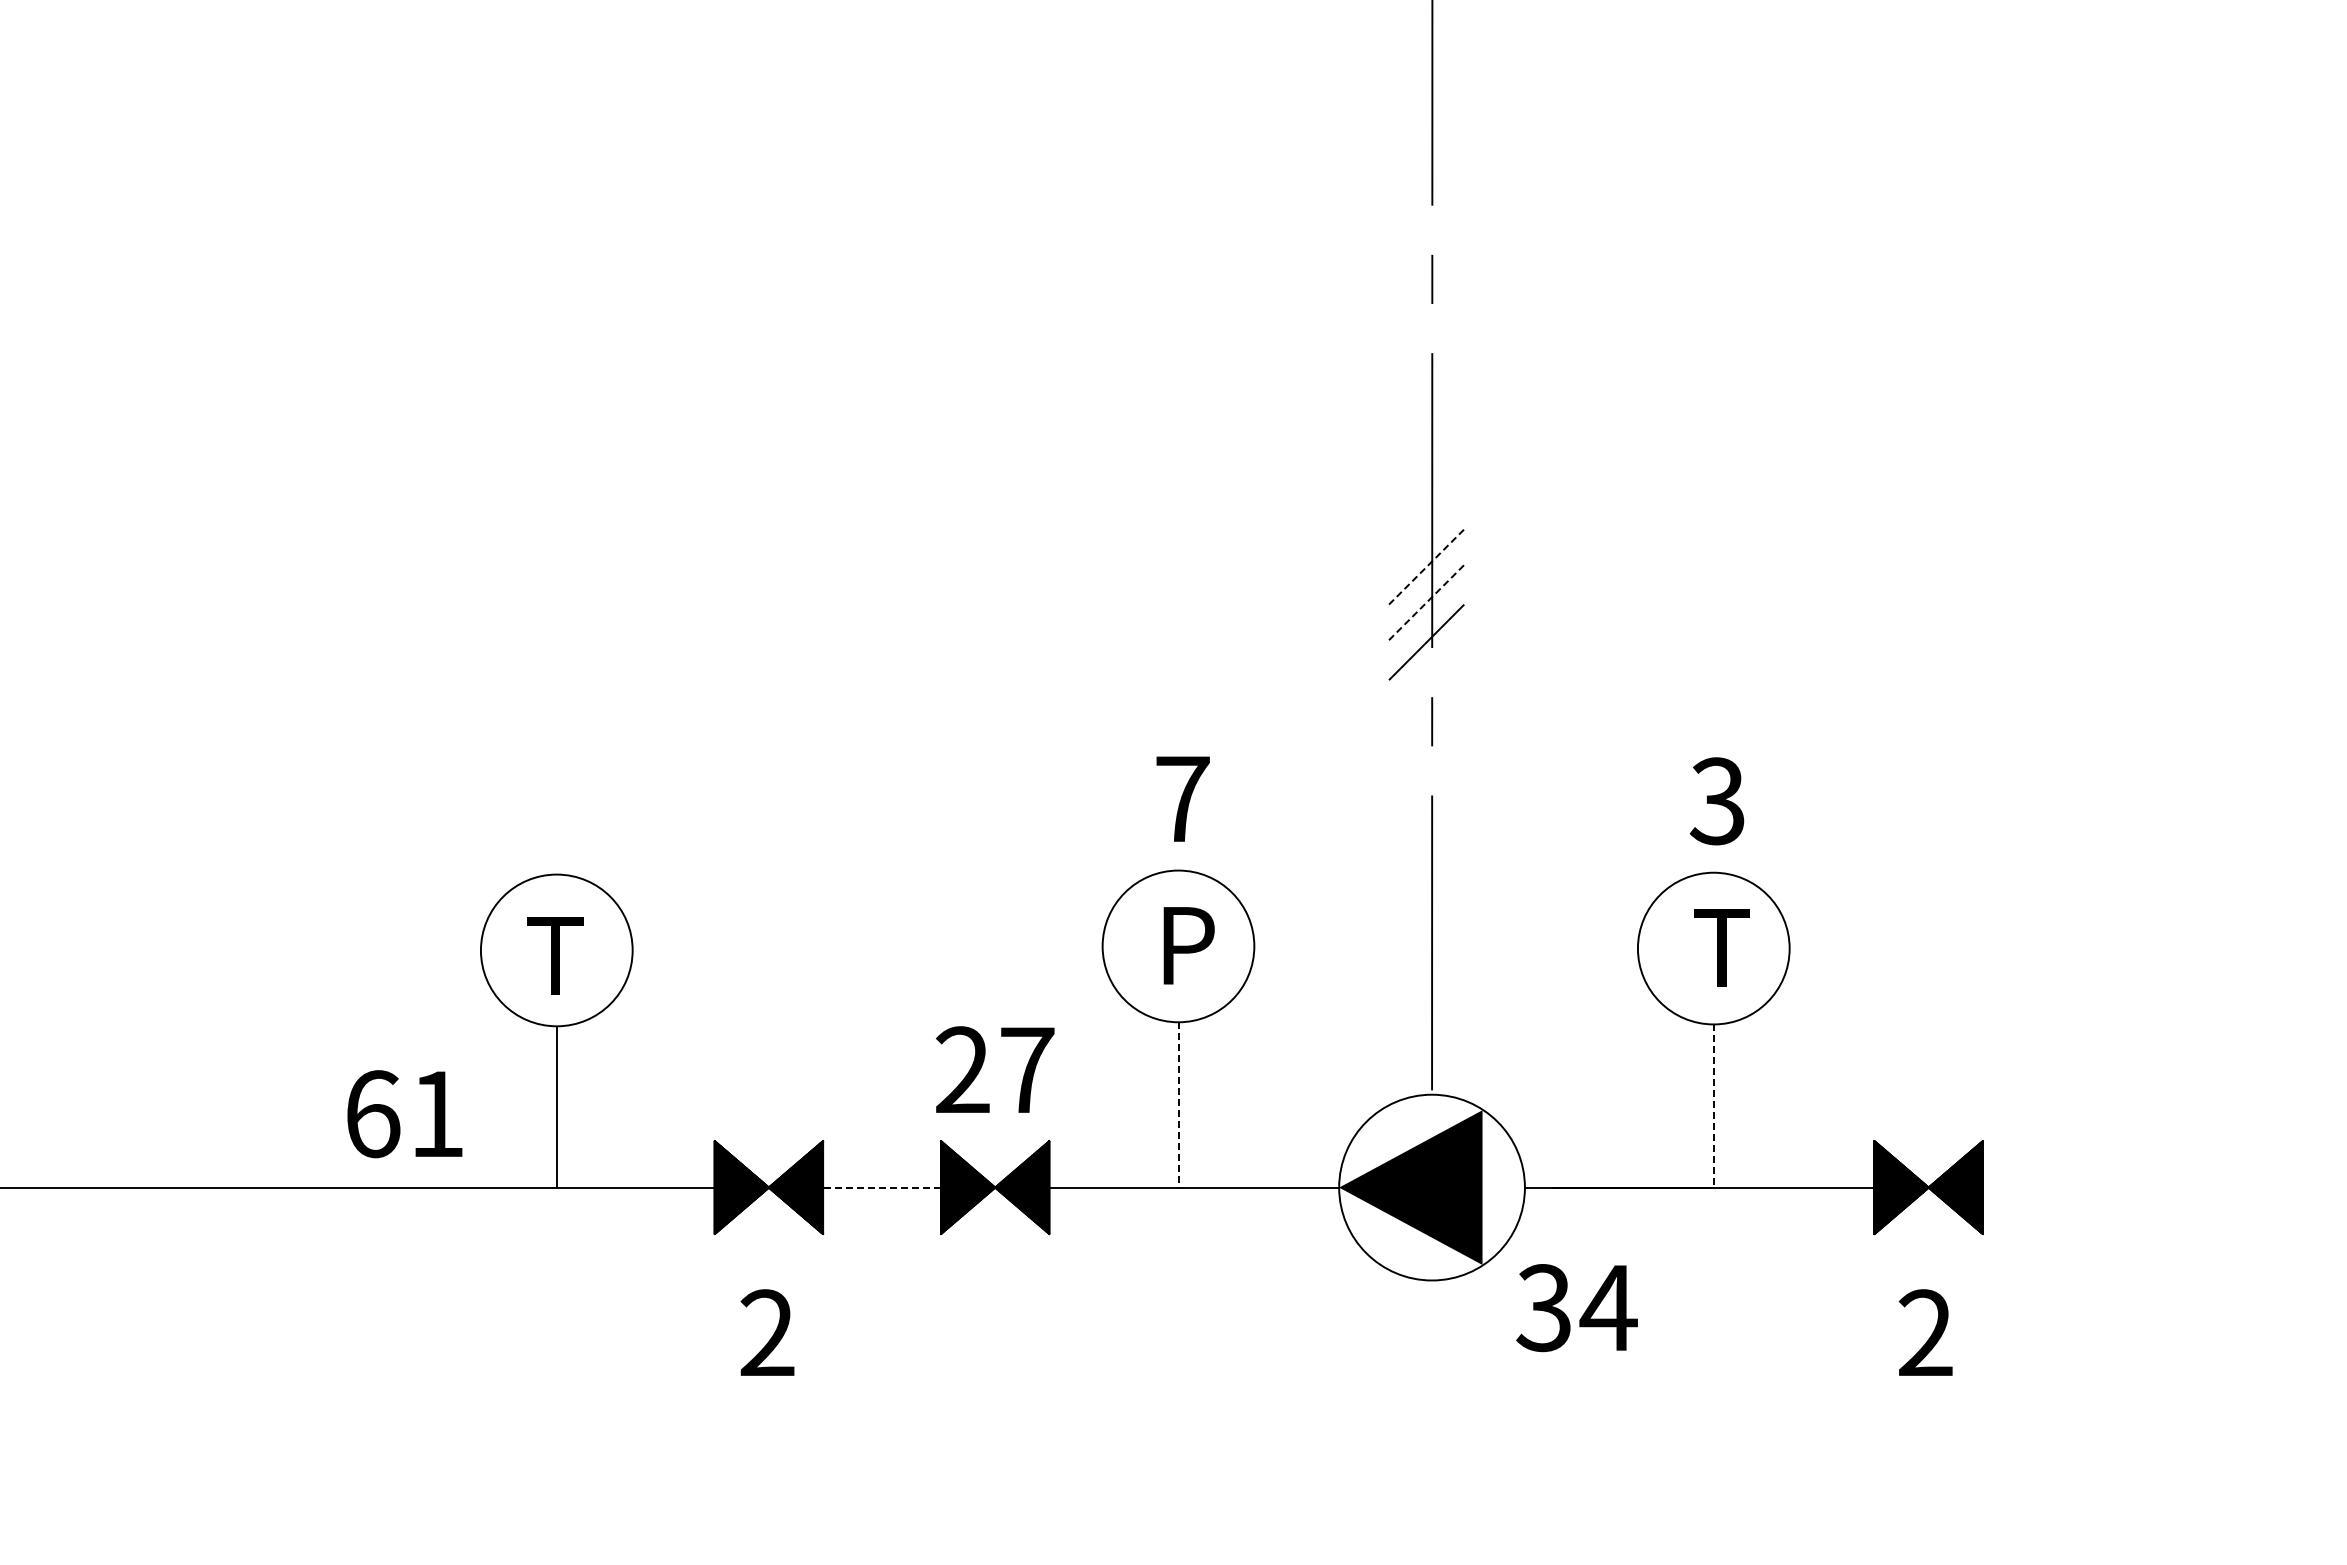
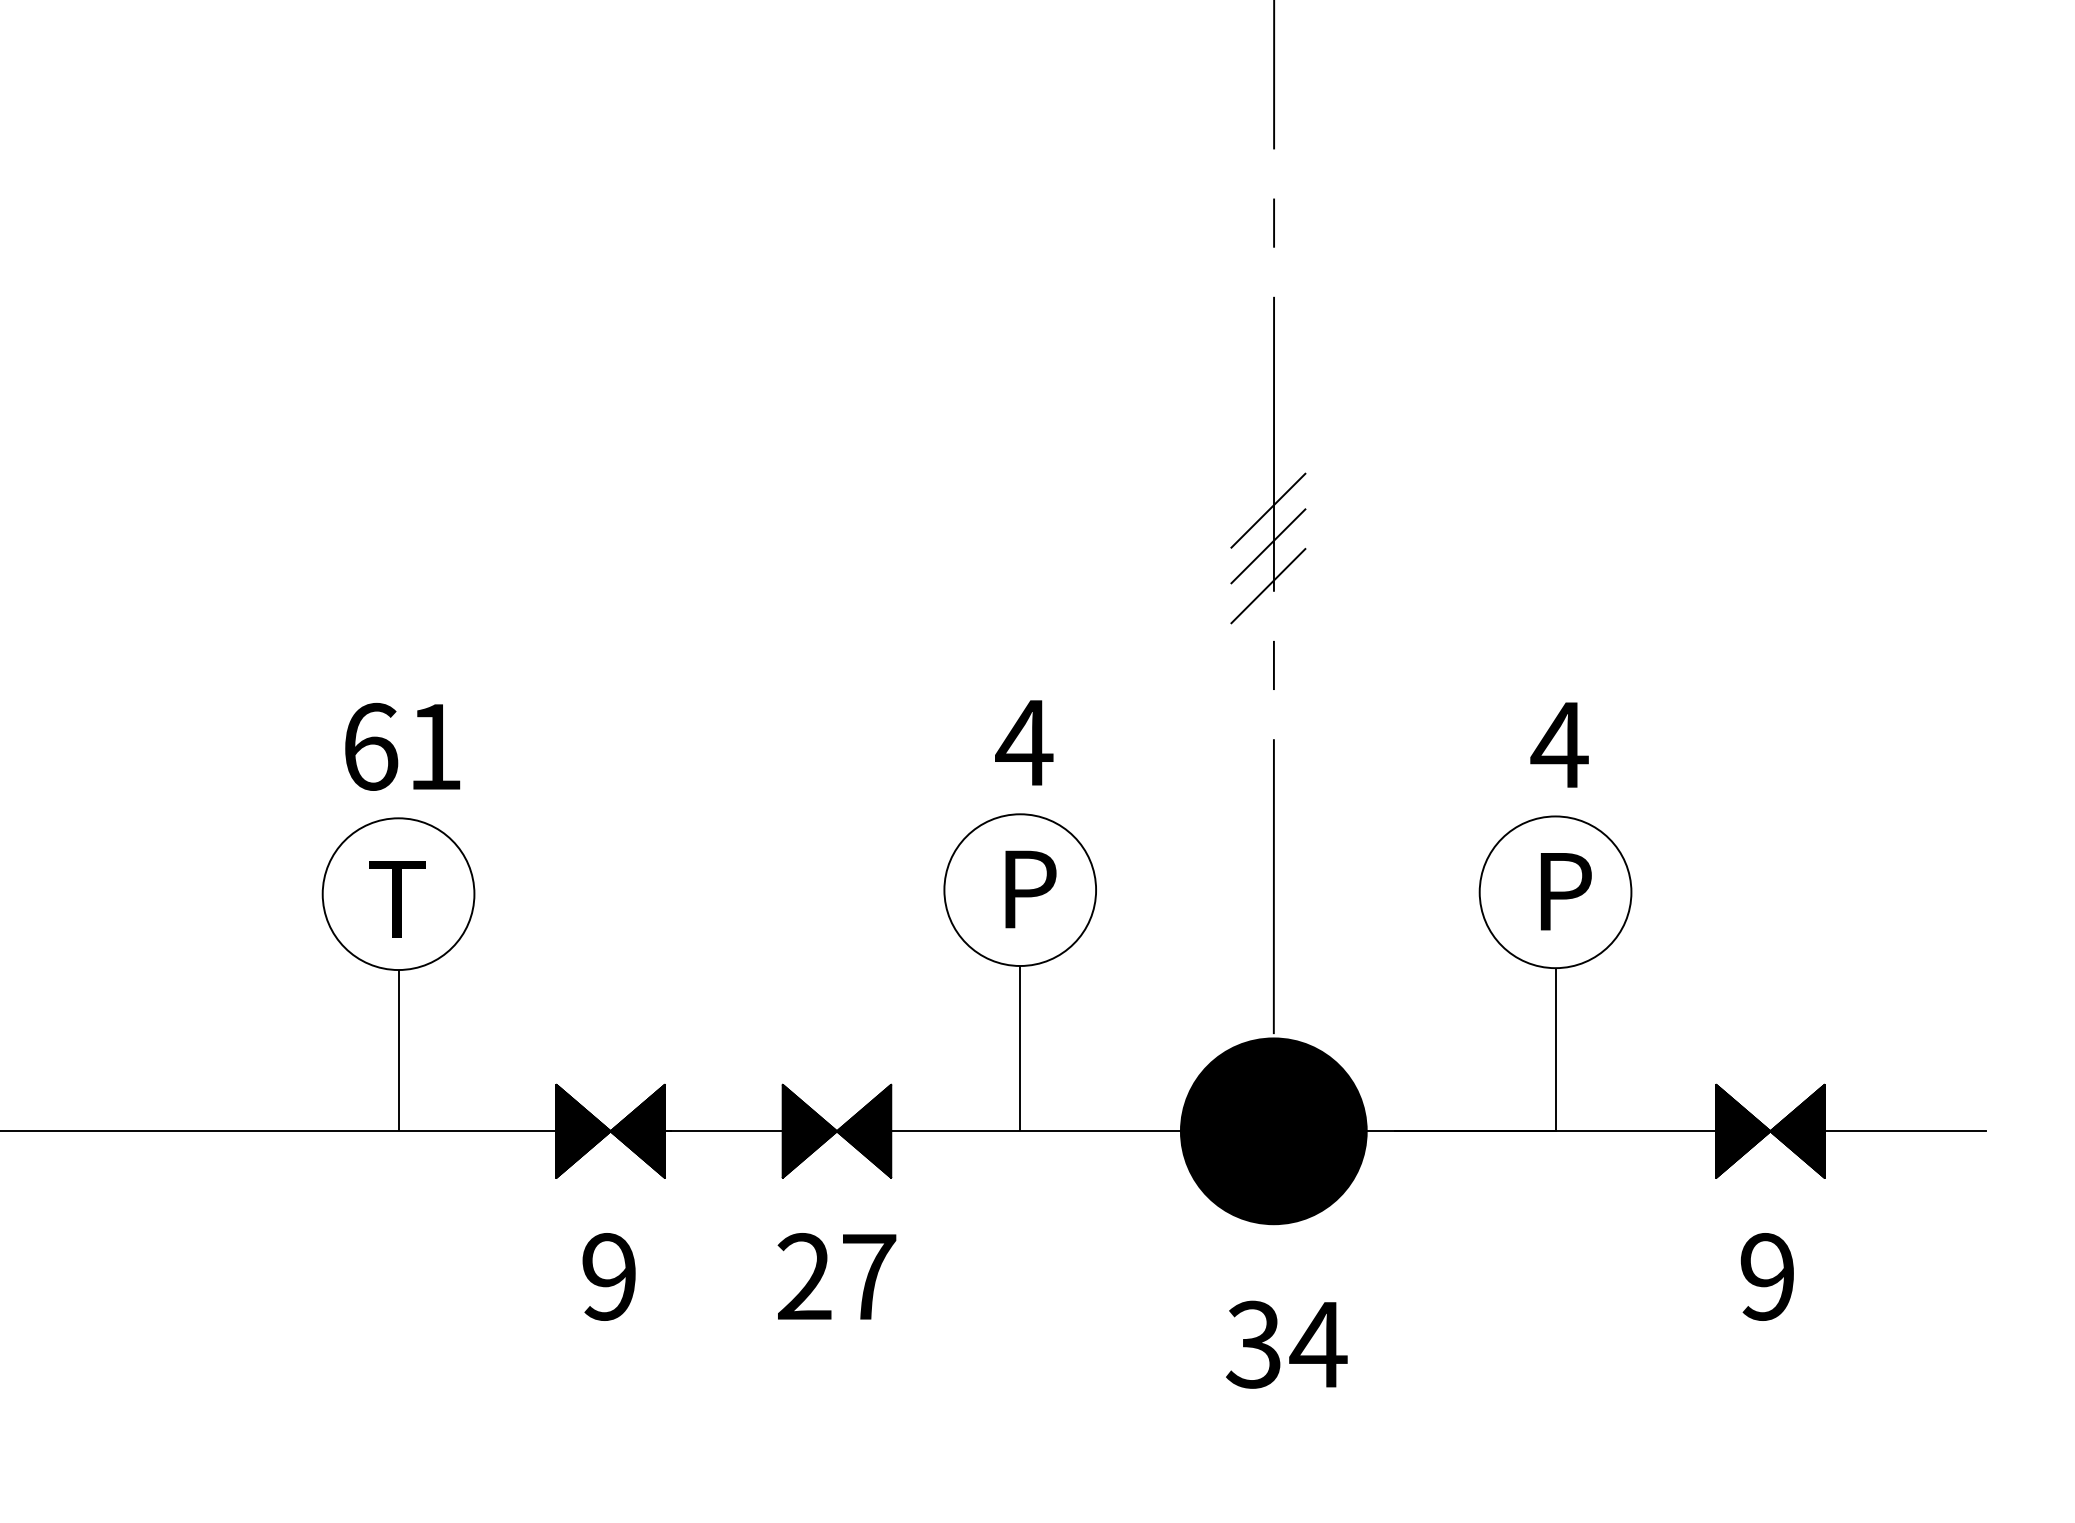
line: (1426, 566) -> (1268, 510), dashed -> solid
line: (1426, 602) -> (1268, 546), dashed -> solid
text: (1182, 798) -> (1024, 742), 7 -> 4
text: (1717, 801) -> (1559, 745), 3 -> 4
text: (1721, 947) -> (1563, 891), Т -> P
text: (995, 1069) -> (837, 1276), moved
line: (1178, 1104) -> (1020, 1048), dashed -> solid
line: (1713, 1106) -> (1555, 1050), dashed -> solid
text: (404, 1114) -> (402, 747), moved
line: (882, 1187) -> (724, 1131), dashed -> solid
fill: (1431, 1187) -> (1273, 1131), added
line: (2062, 1187) -> (1904, 1131), added
text: (1576, 1308) -> (1286, 1345), moved
text: (767, 1333) -> (609, 1277), 2 -> 9
text: (1925, 1333) -> (1767, 1277), 2 -> 9

